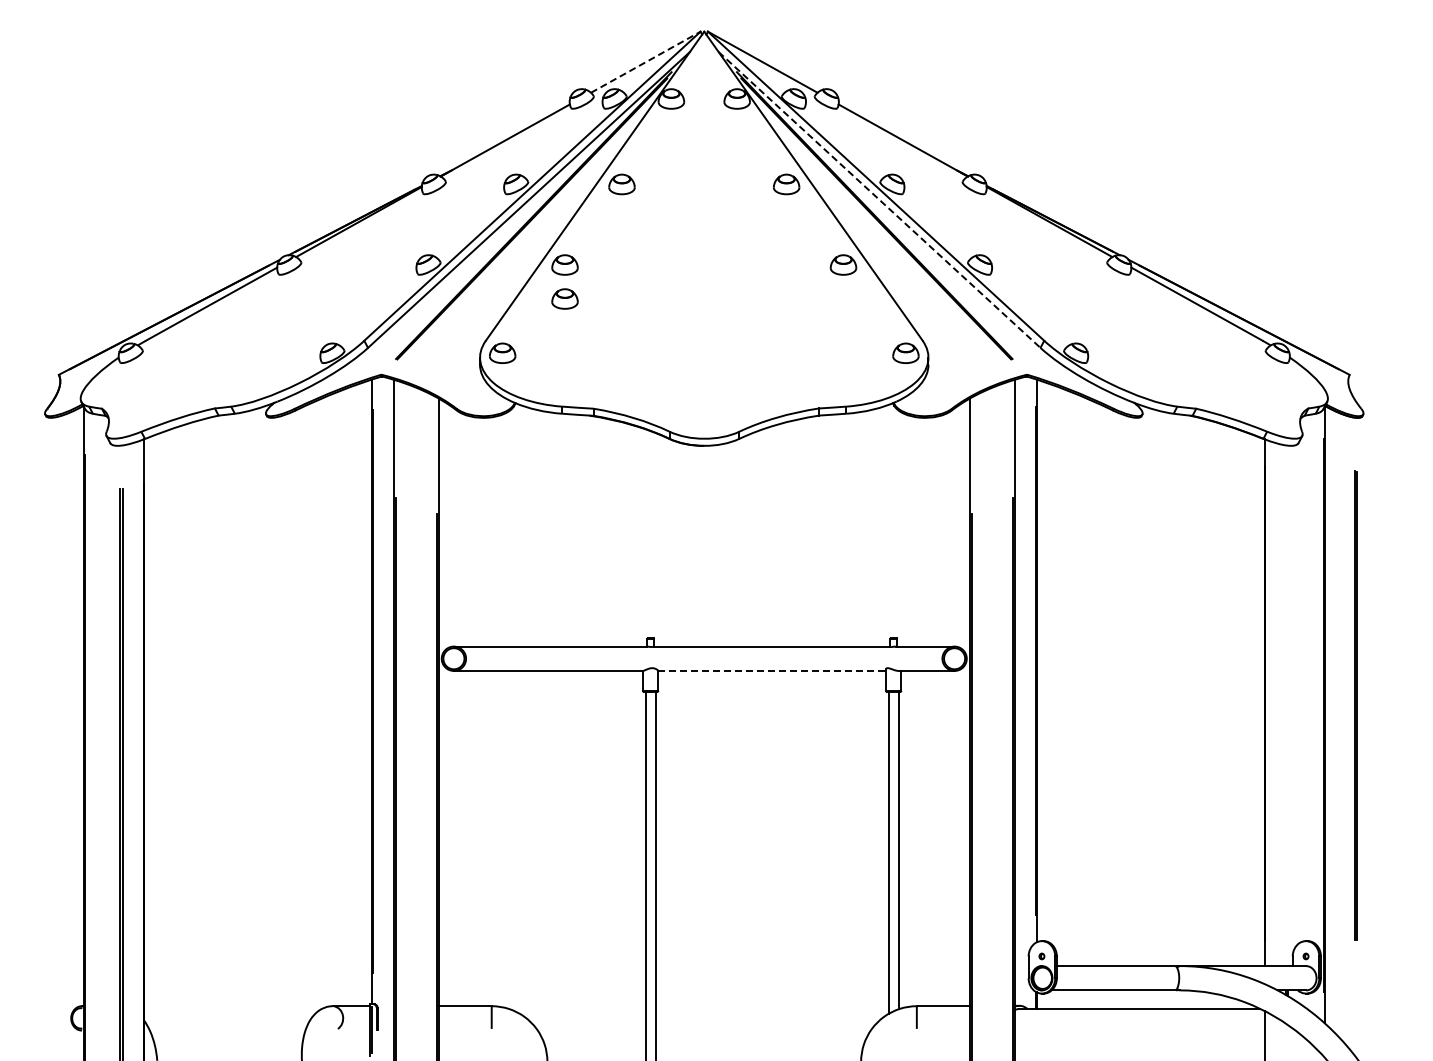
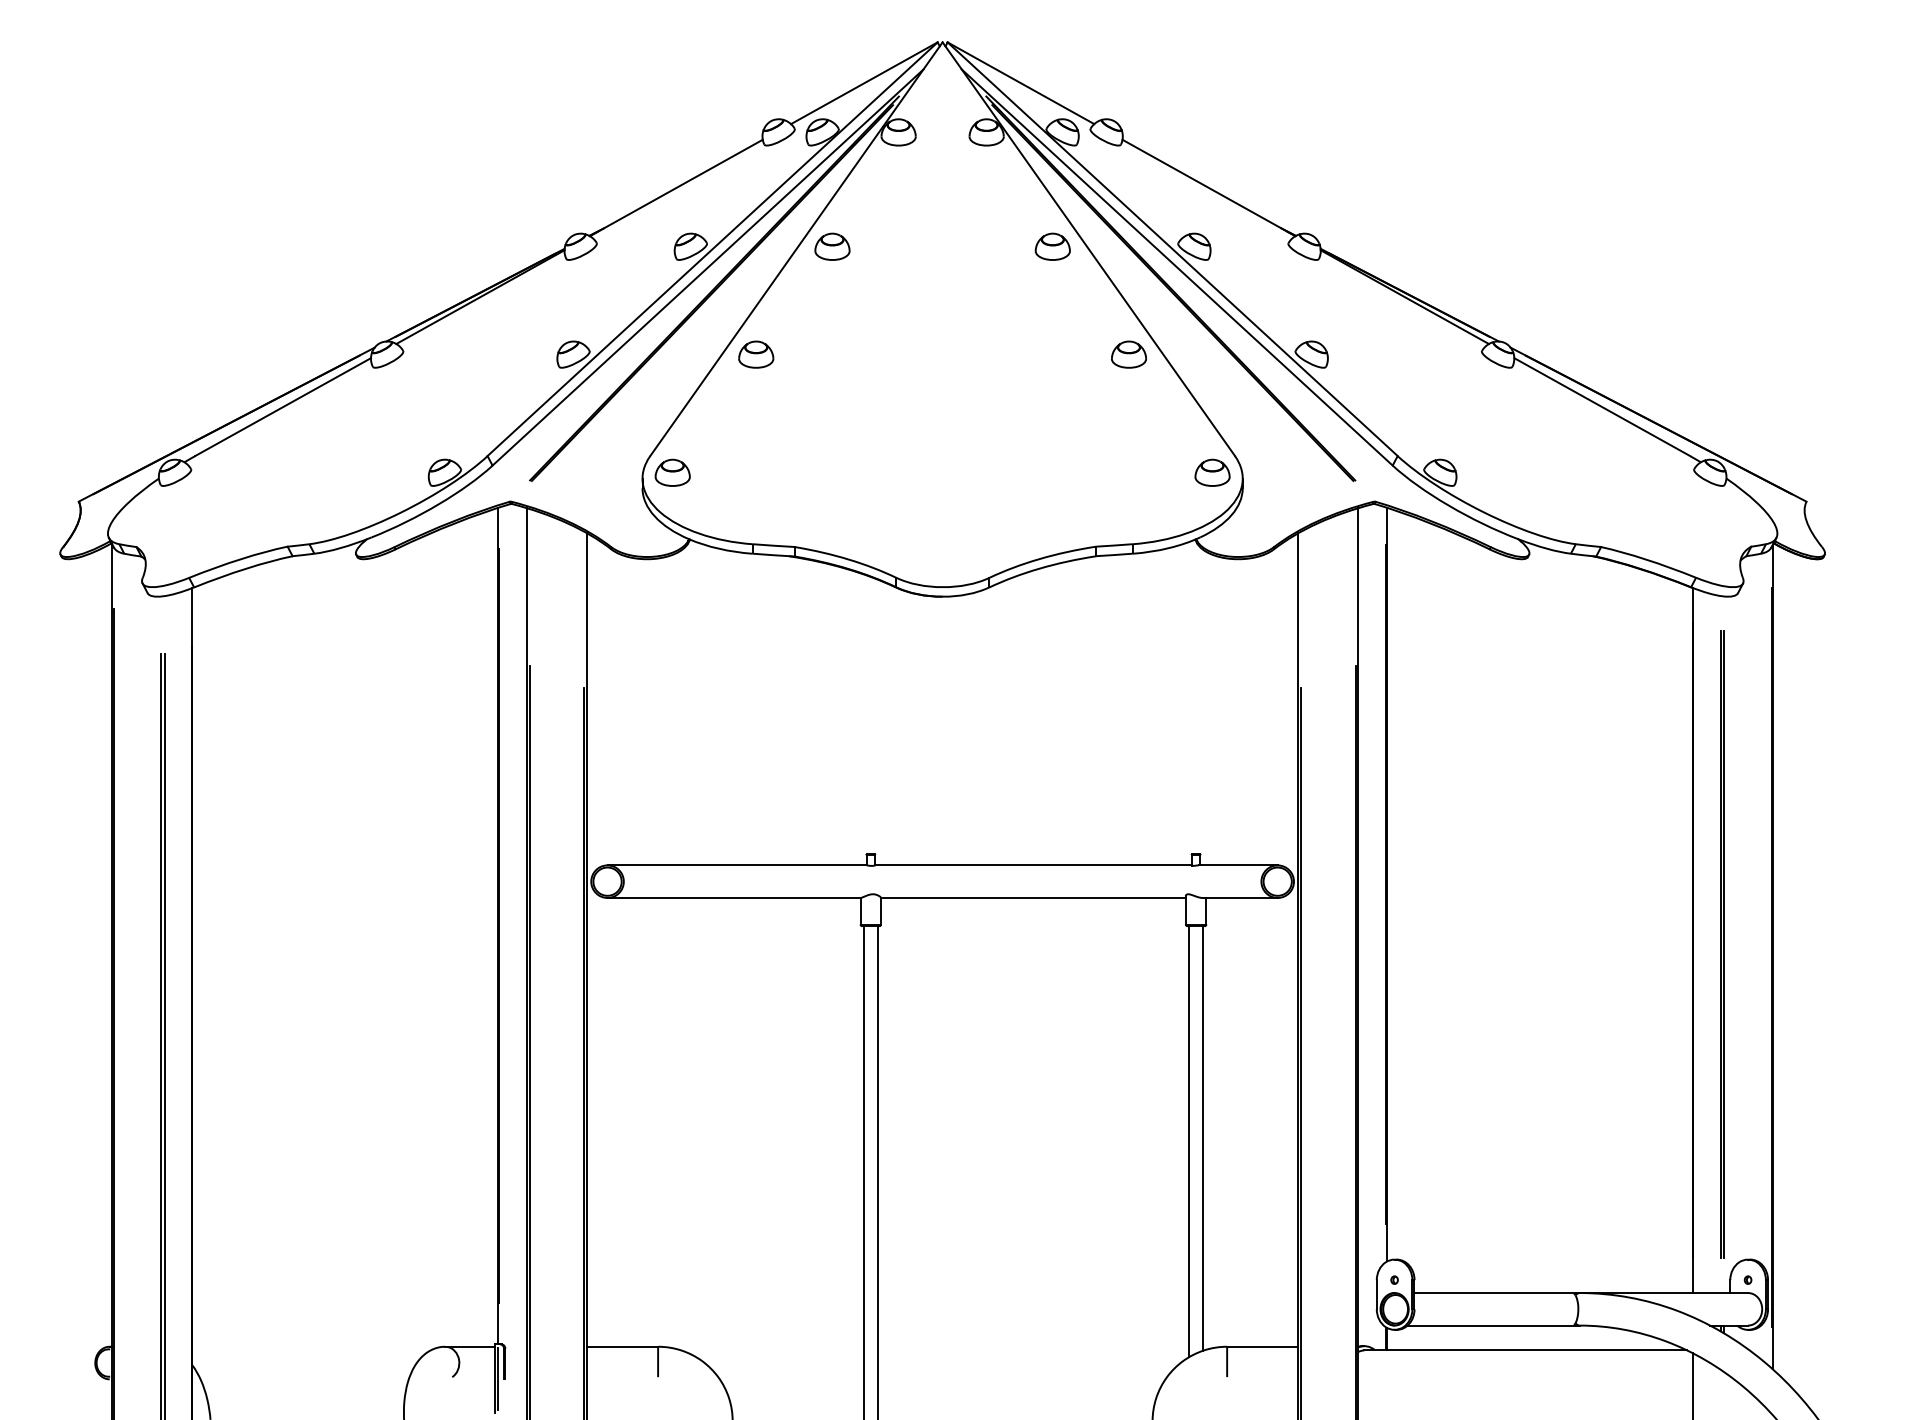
line: (645, 62) -> (863, 83), dashed -> solid
line: (879, 199) -> (1177, 266), dashed -> solid
part: (564, 298) -> (755, 399), removed
line: (772, 670) -> (1033, 897), dashed -> solid
line: (1355, 705) -> (1721, 944), moved

